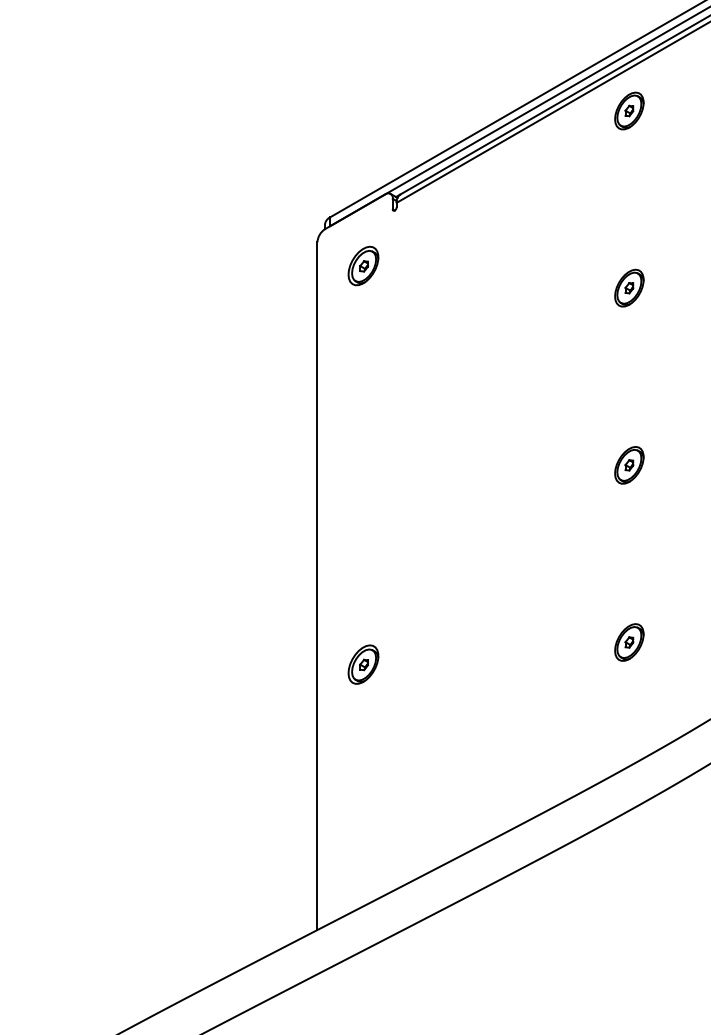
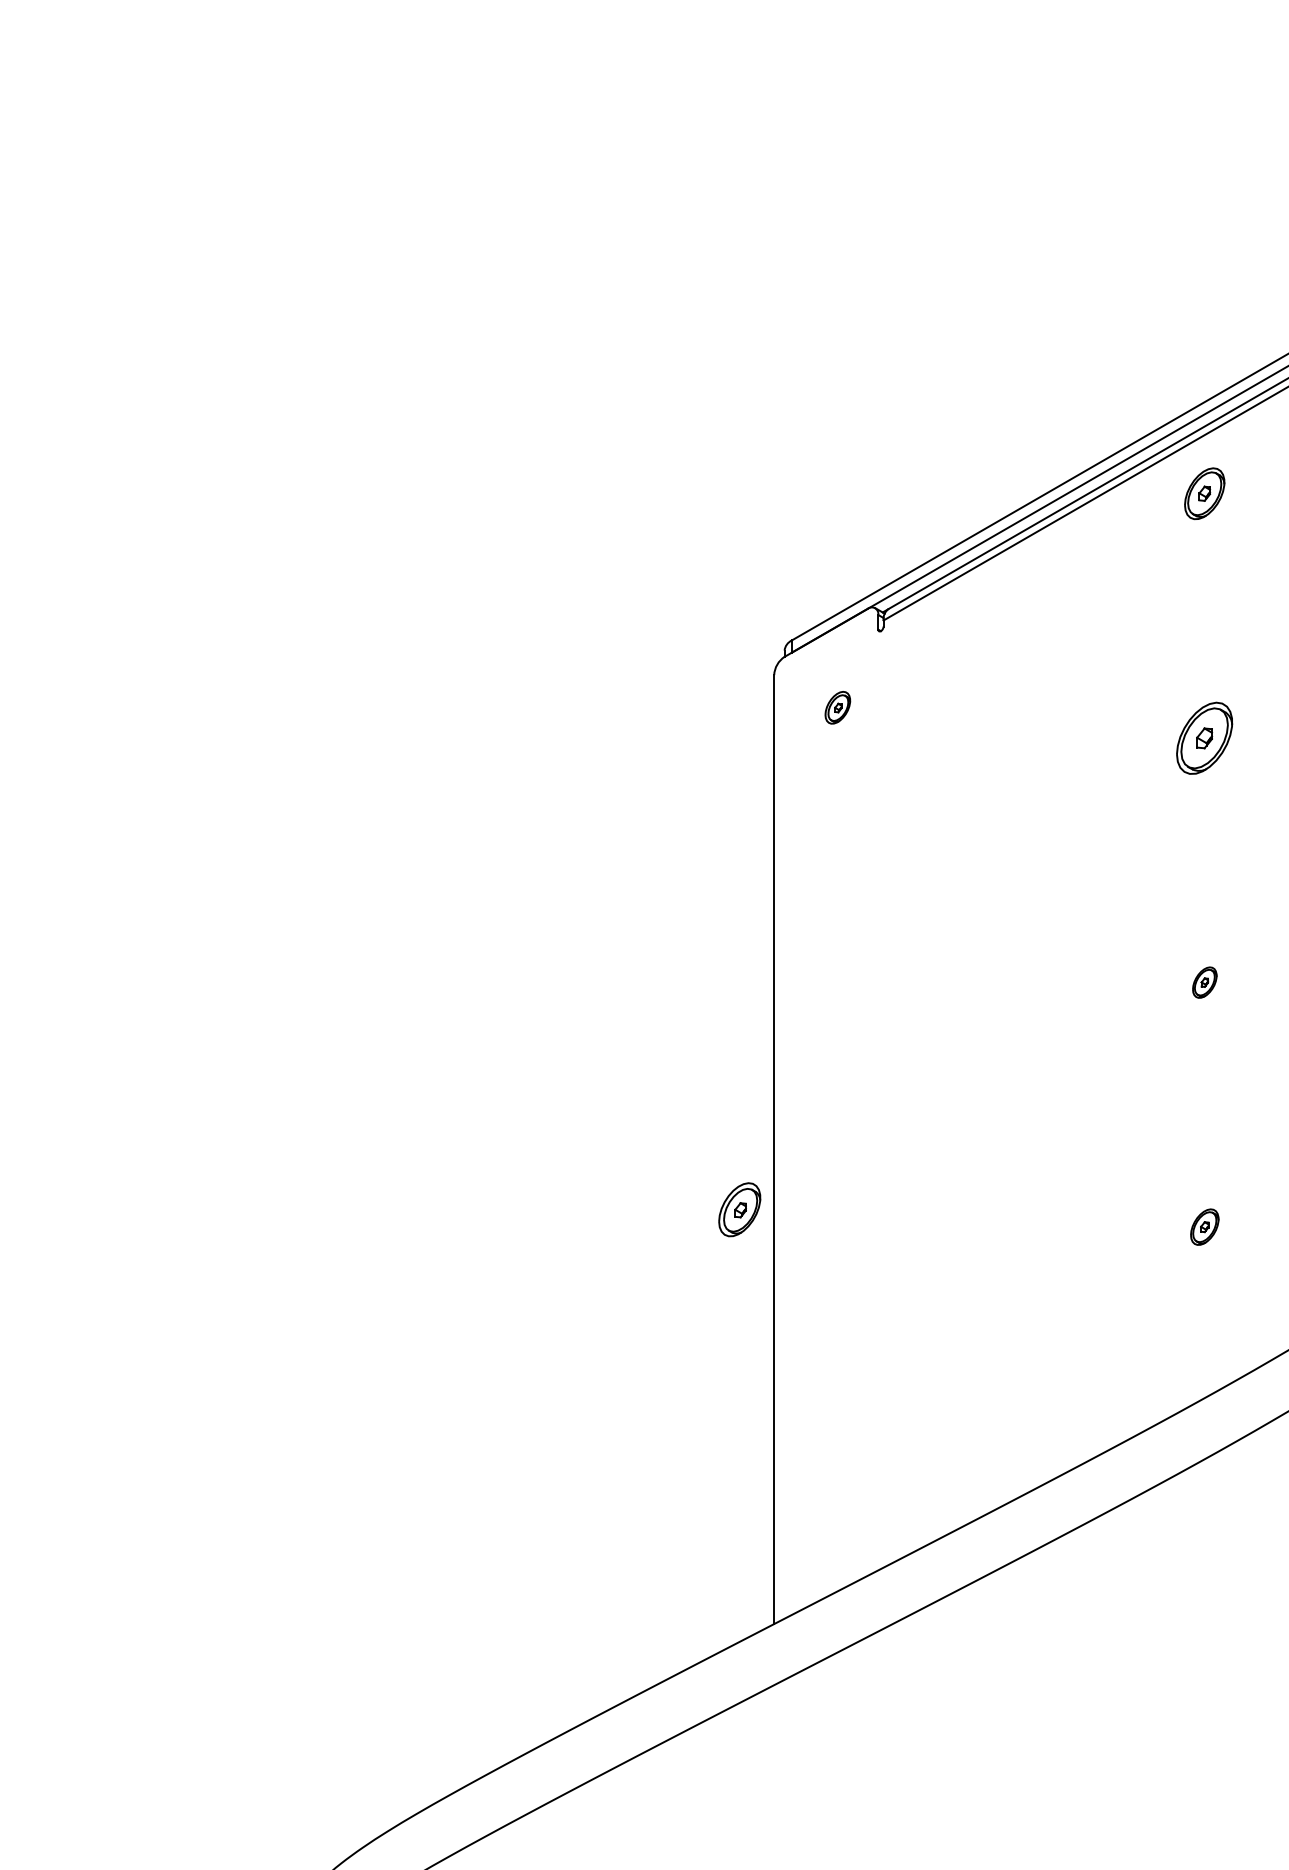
part: (363, 265) -> (837, 707), size x0.6
part: (629, 287) -> (1204, 737), size x1.4
part: (629, 465) -> (1204, 982), size x0.6
part: (629, 641) -> (1204, 1226), size x0.7
part: (363, 664) -> (739, 1209), moved

